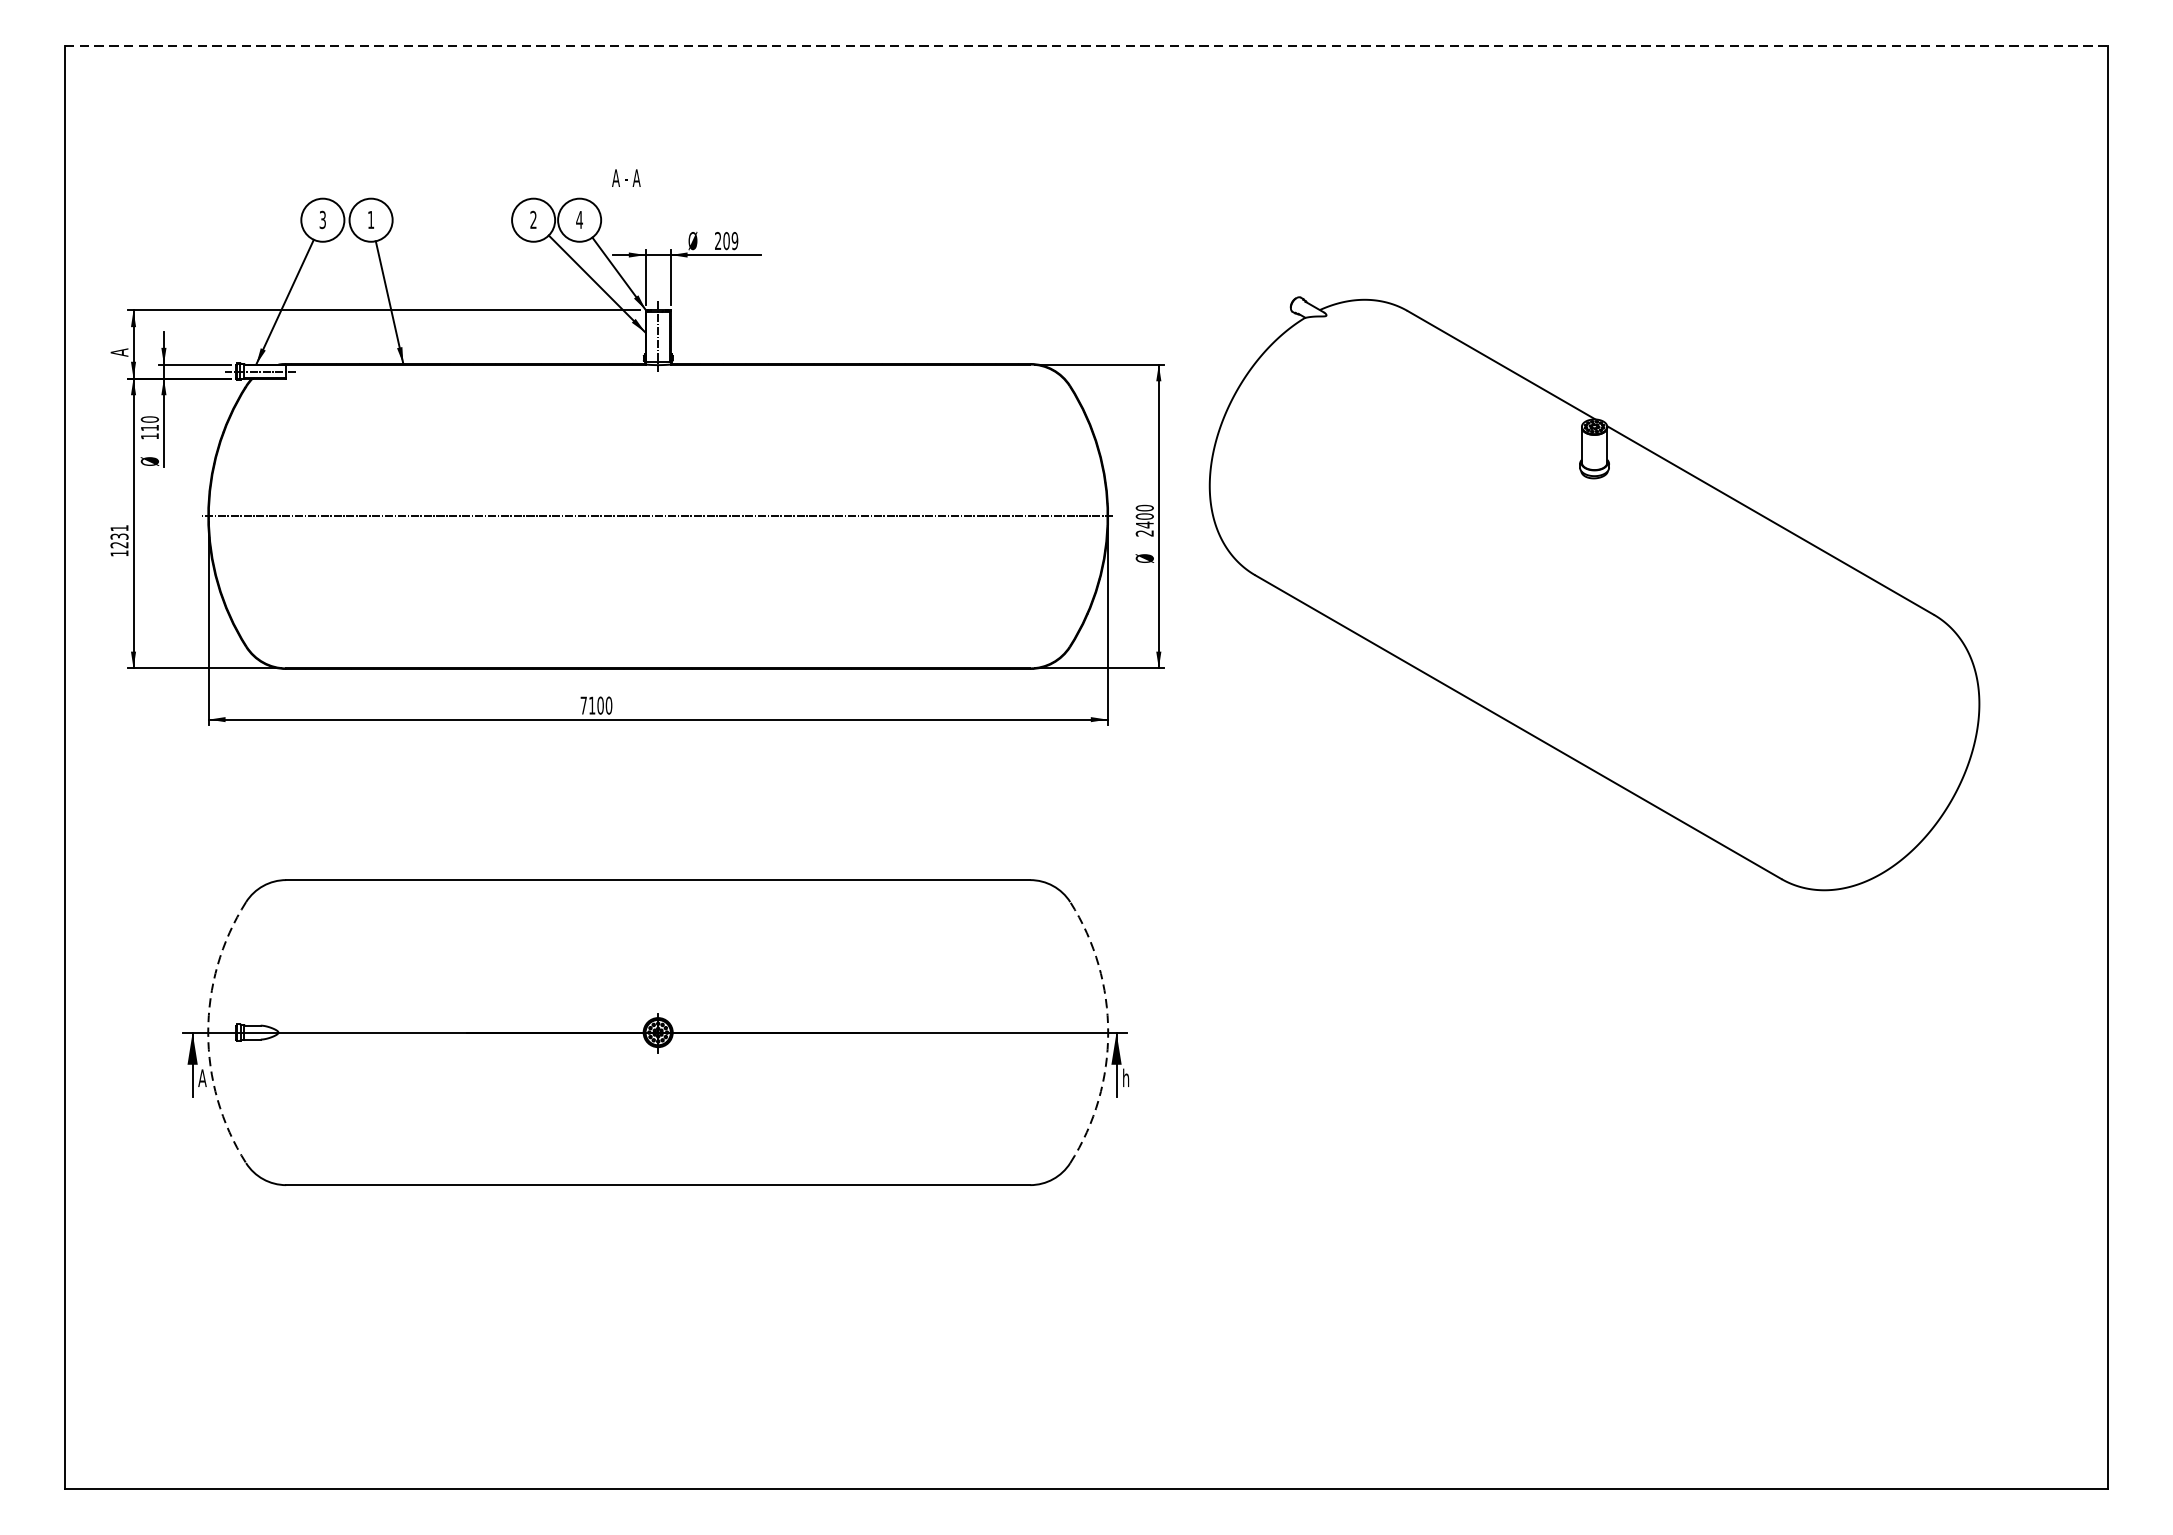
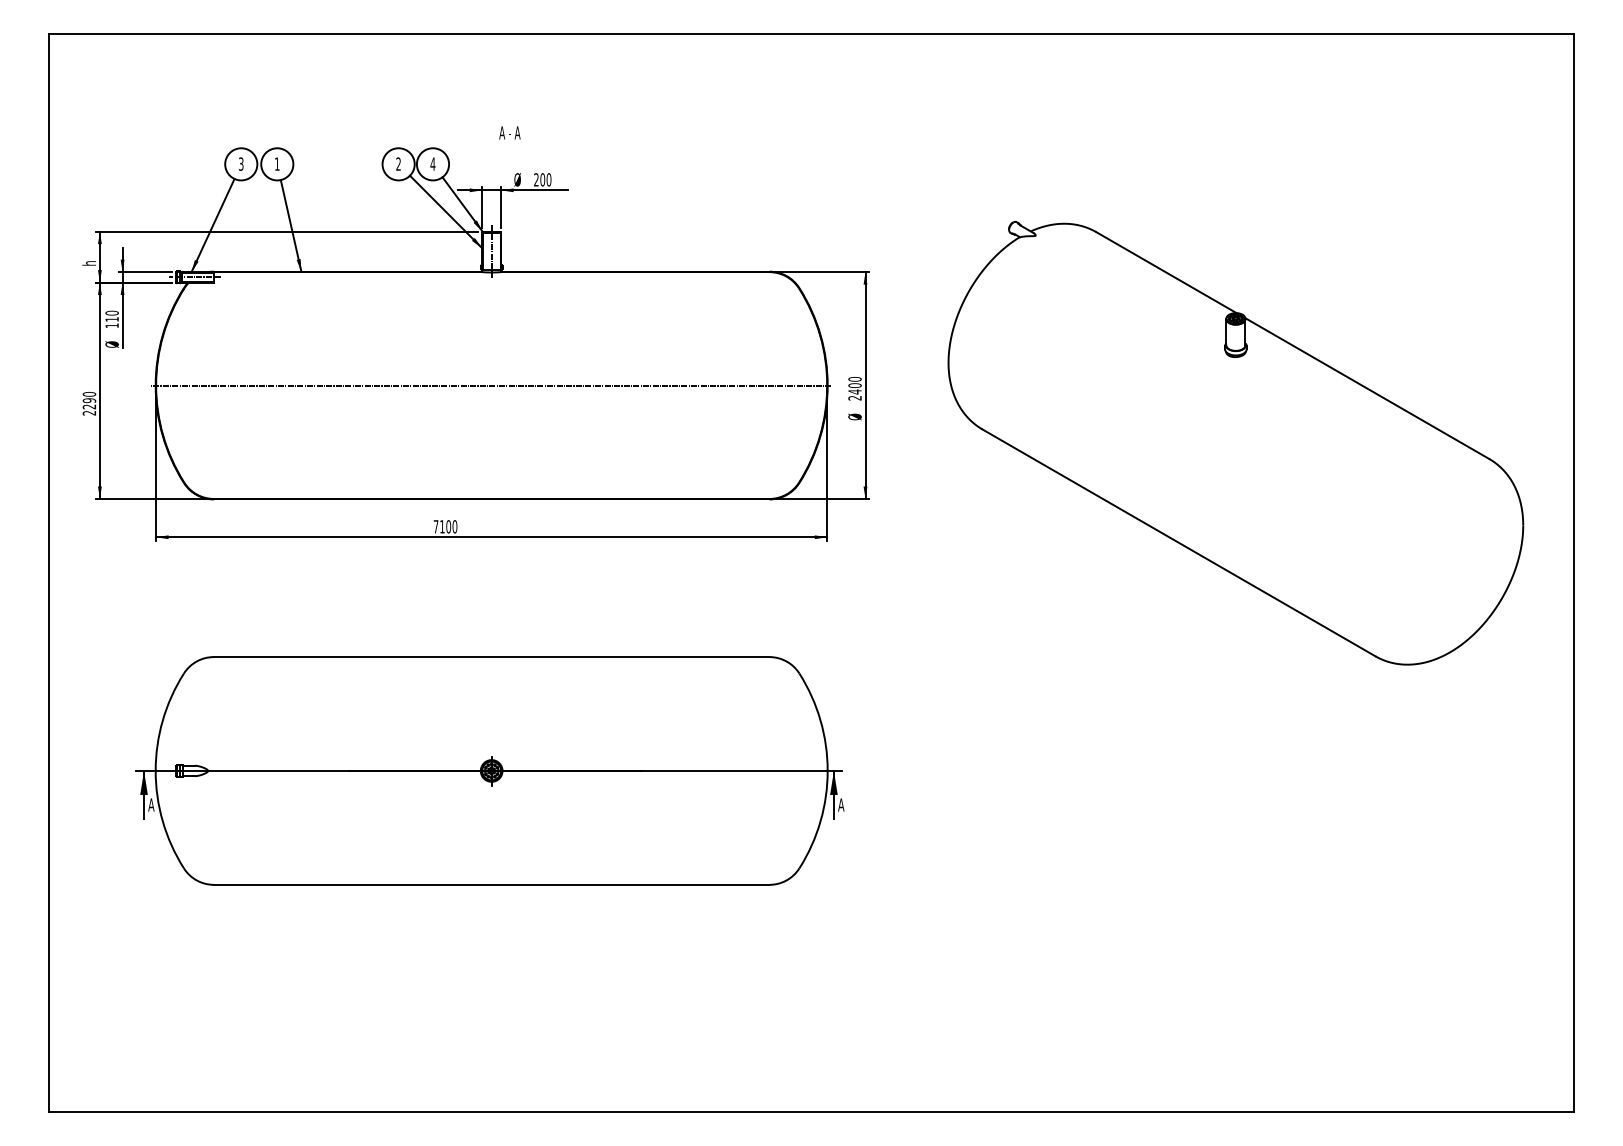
line: (1086, 46) -> (811, 34), dashed -> solid
text: (625, 177) -> (509, 132), moved
text: (734, 240) -> (548, 179), 209 -> 200
text: (118, 353) -> (88, 263), A -> h
text: (119, 540) -> (89, 403), 1231 -> 2290
part: (1594, 594) -> (1235, 443), moved
arc: (207, 1031) -> (155, 770), dashed -> solid
arc: (1107, 1031) -> (827, 770), dashed -> solid
text: (1126, 1077) -> (841, 804), h -> A

